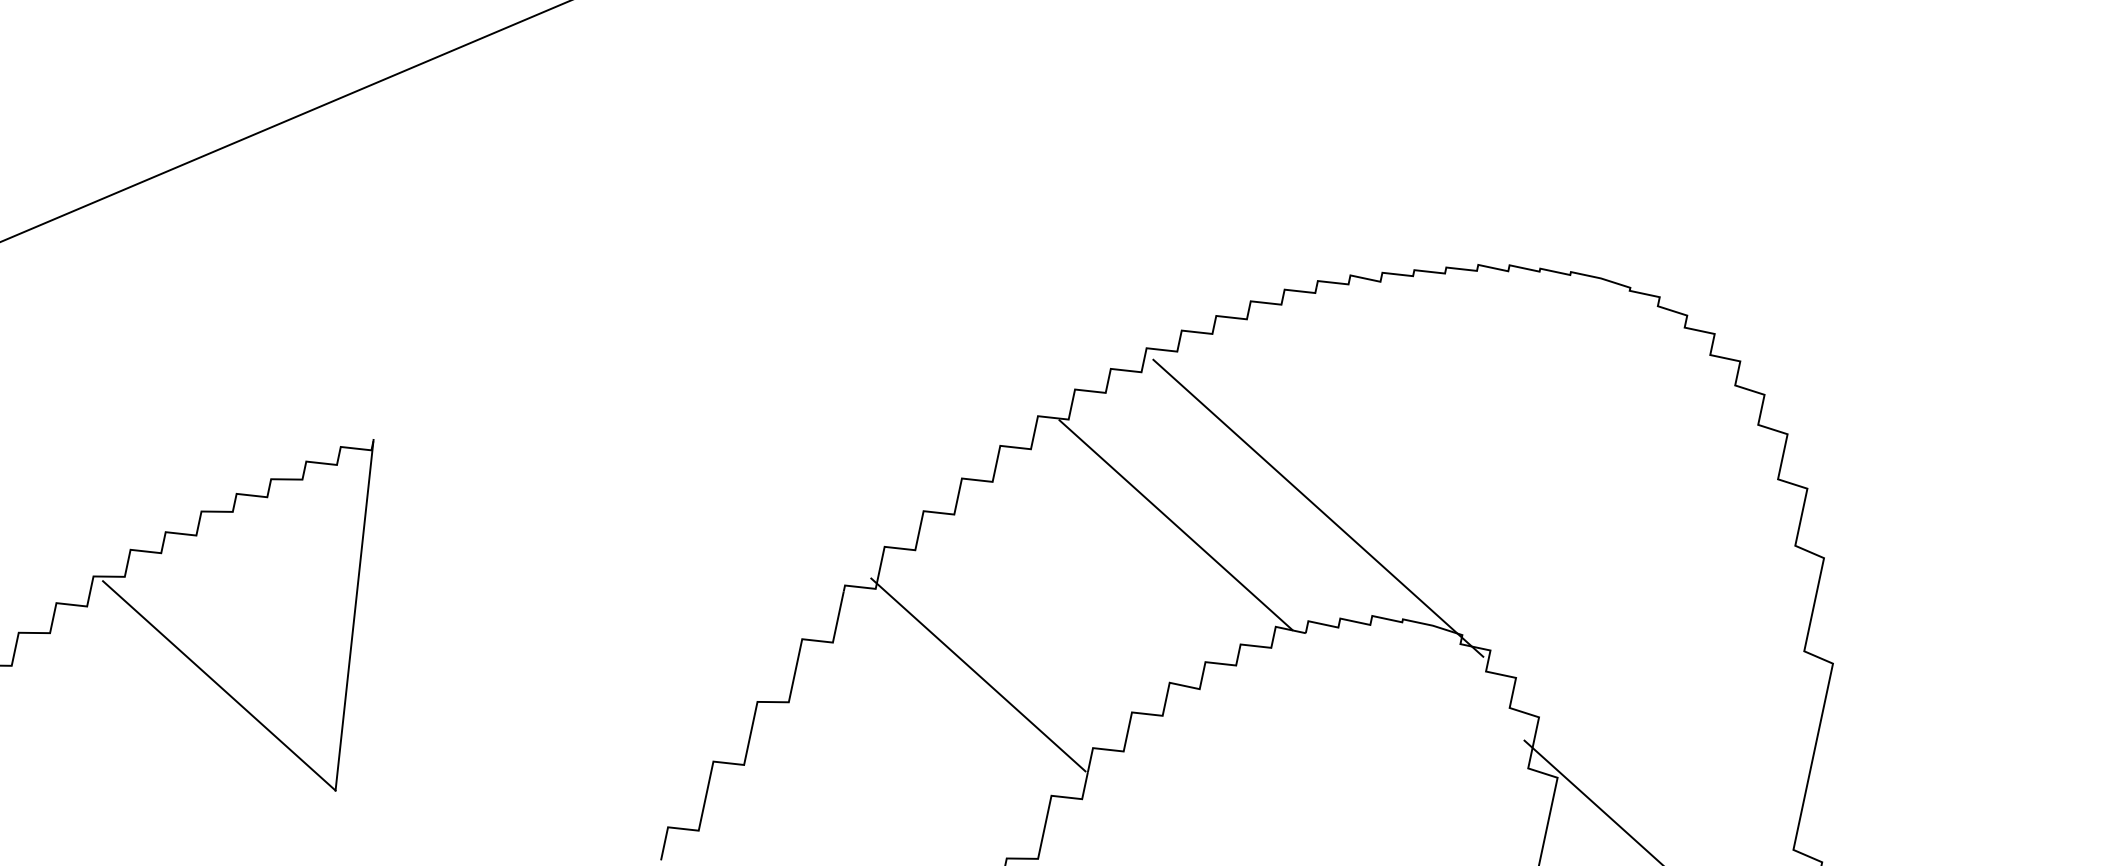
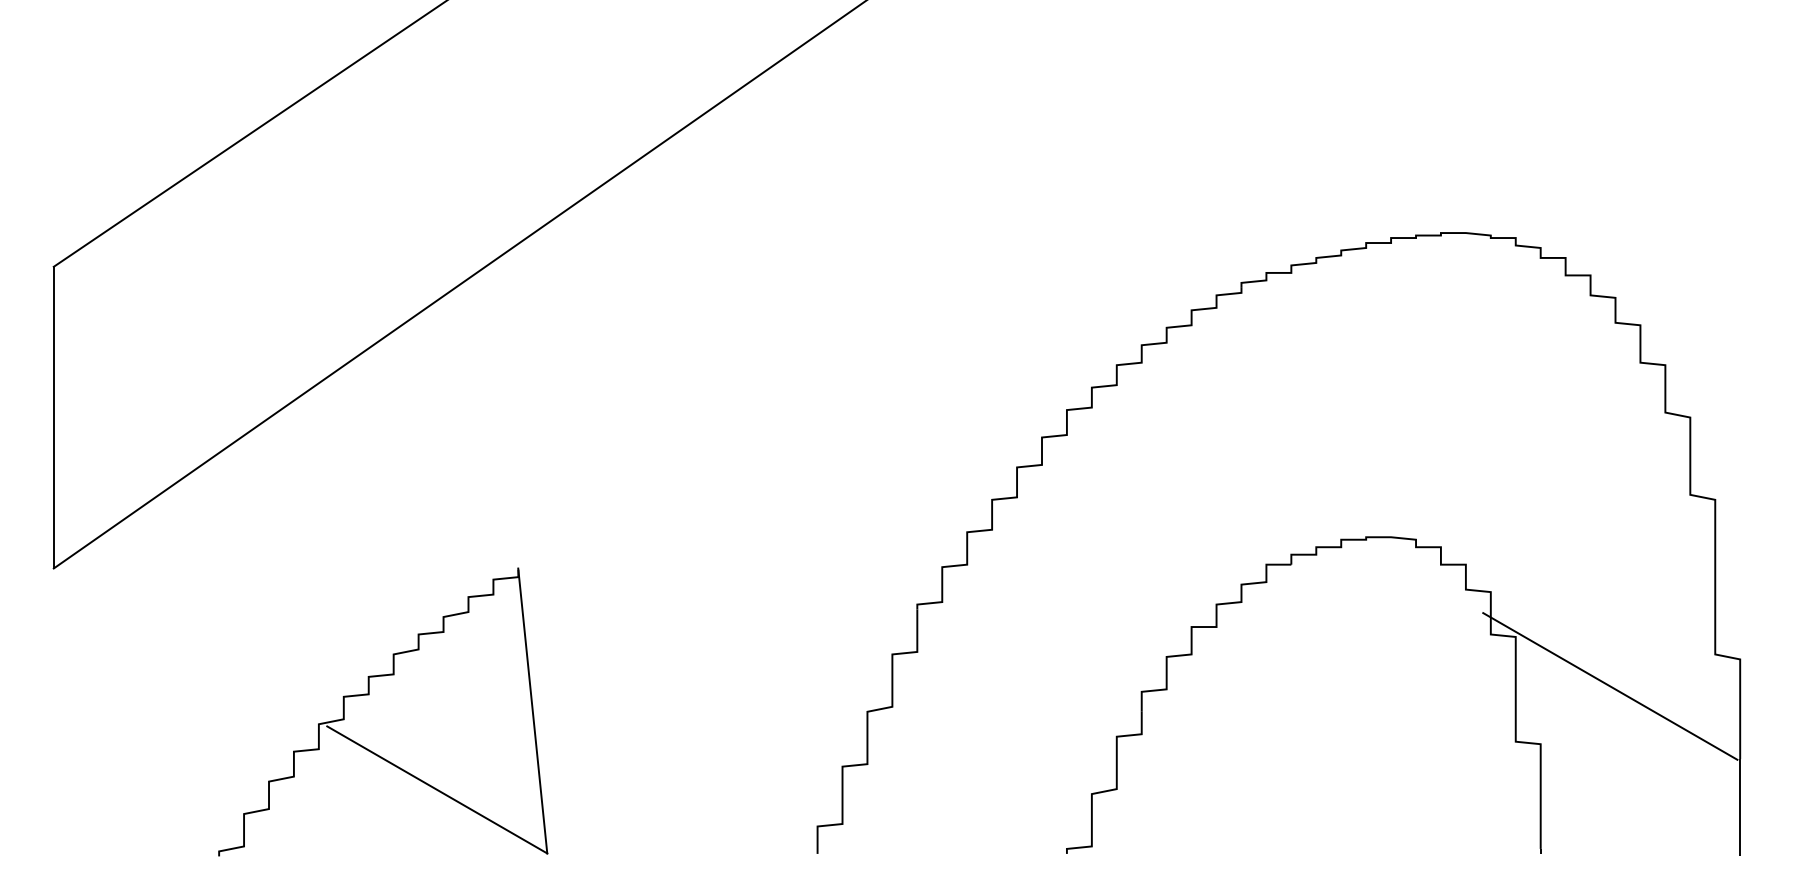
line: (1318, 508) -> (1280, 463), removed
line: (1175, 524) -> (1169, 500), removed
line: (978, 674) -> (1038, 652), removed

